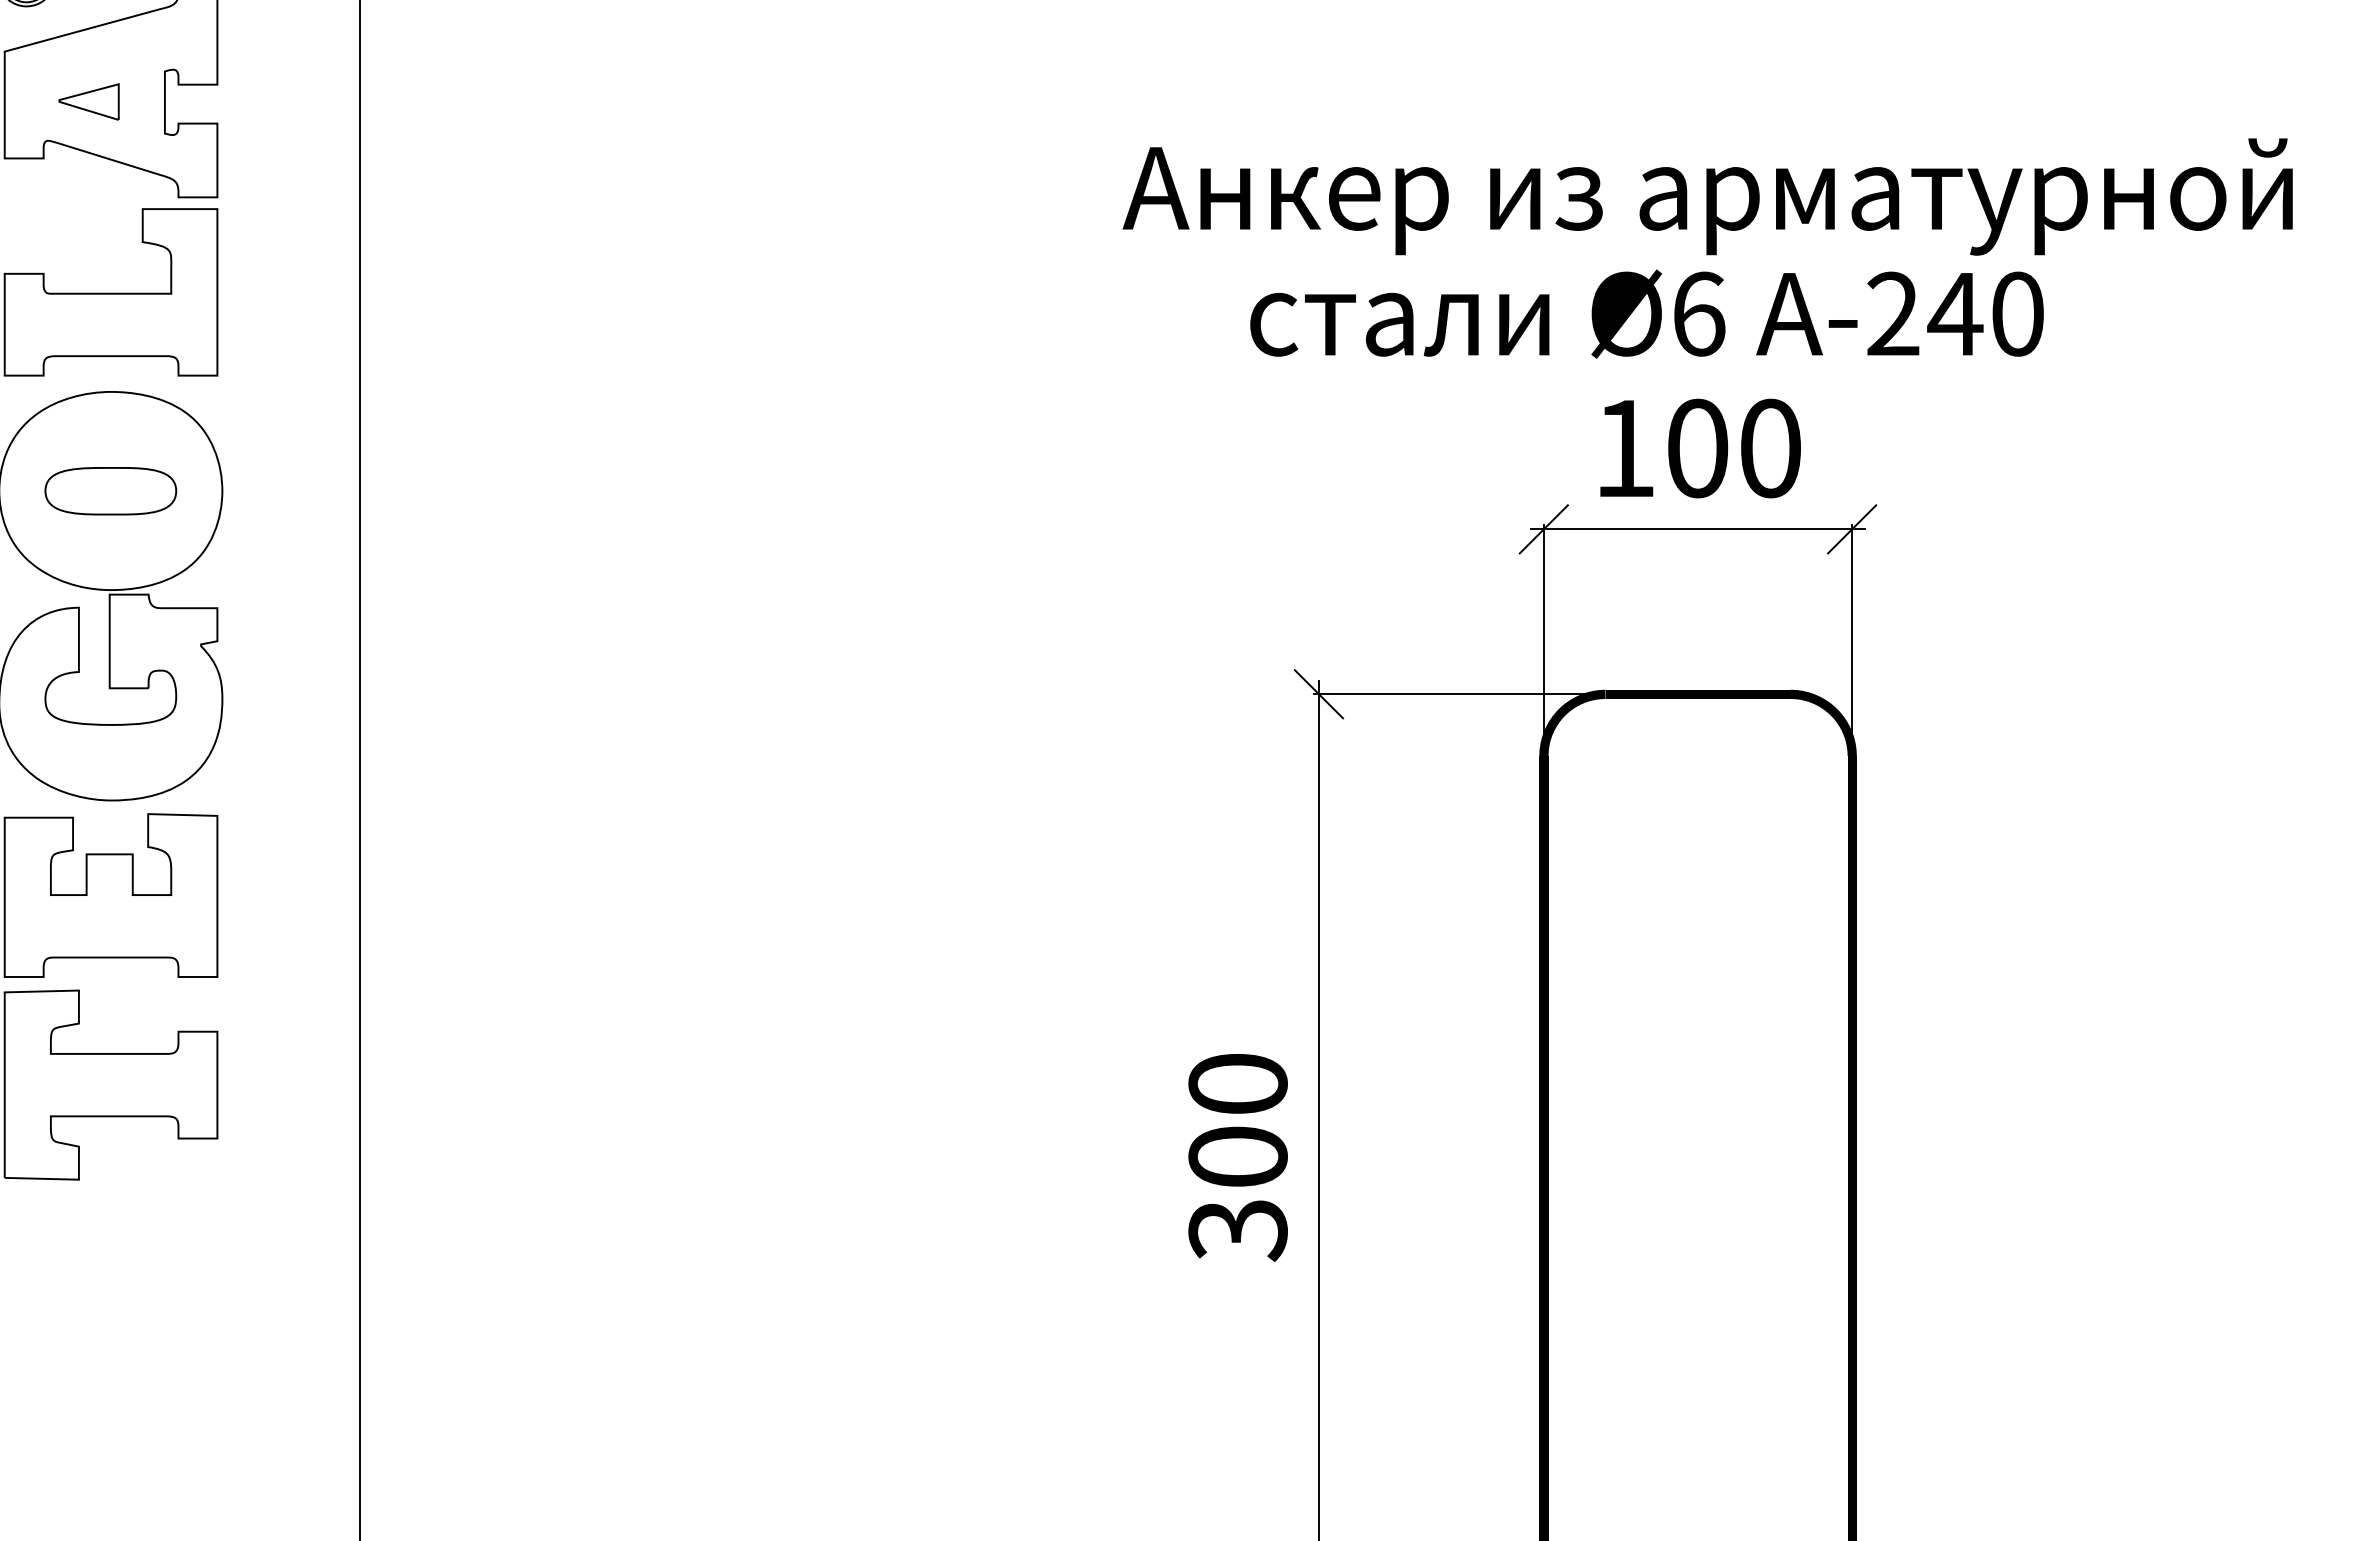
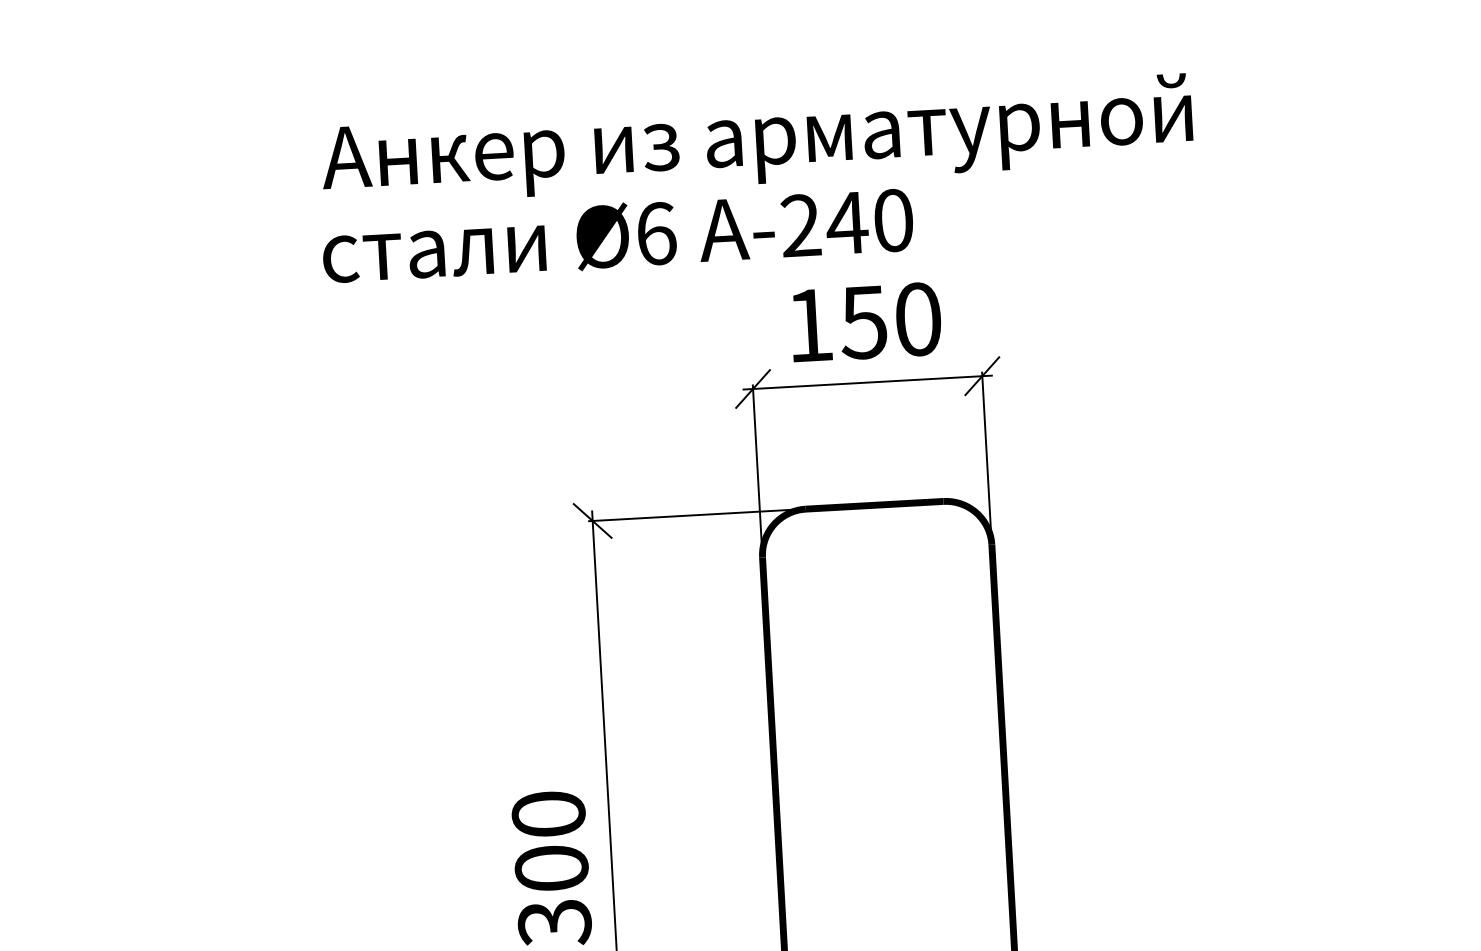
text: (1707, 196) -> (756, 140), moved
text: (1646, 313) -> (617, 235), moved
text: (1696, 448) -> (863, 322), 100 -> 150

